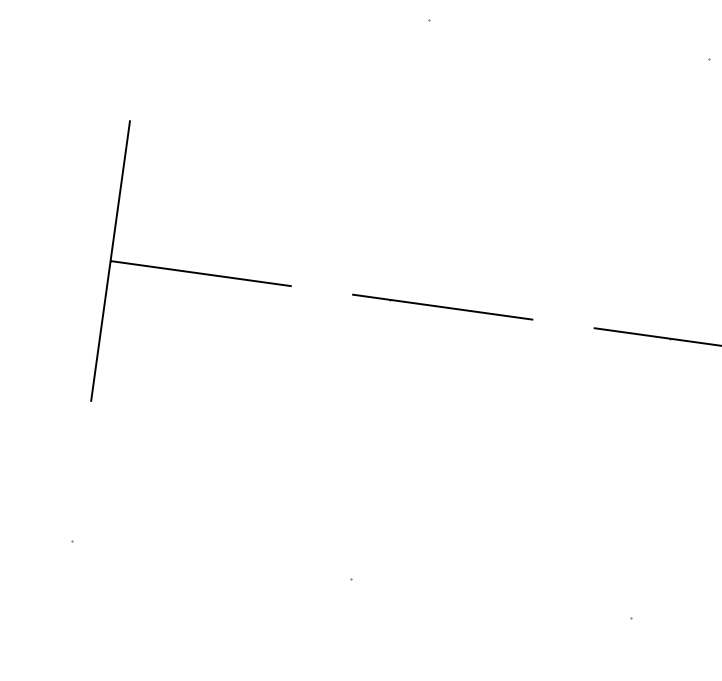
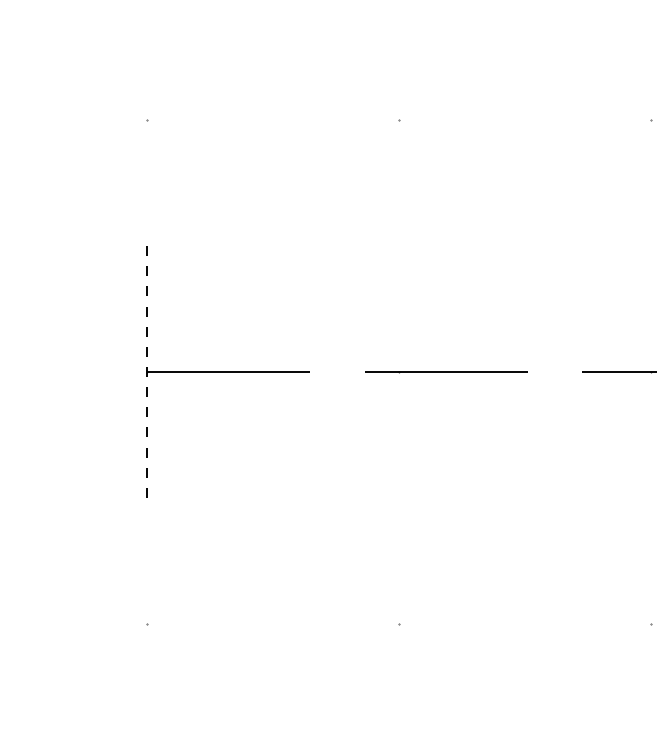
line: (110, 261) -> (147, 372), solid -> dashed

